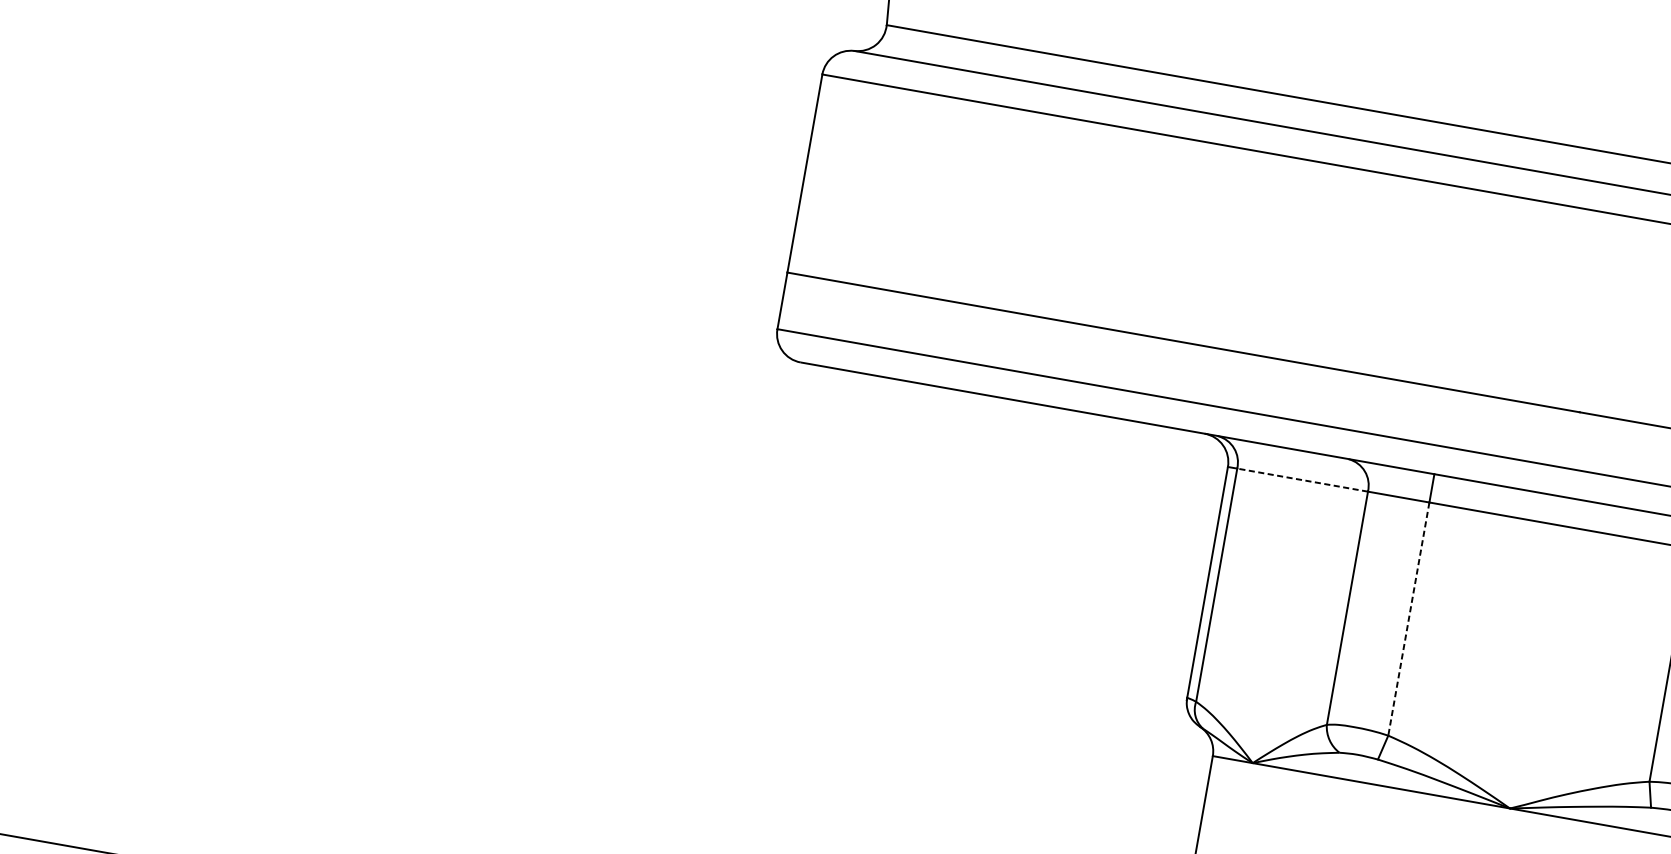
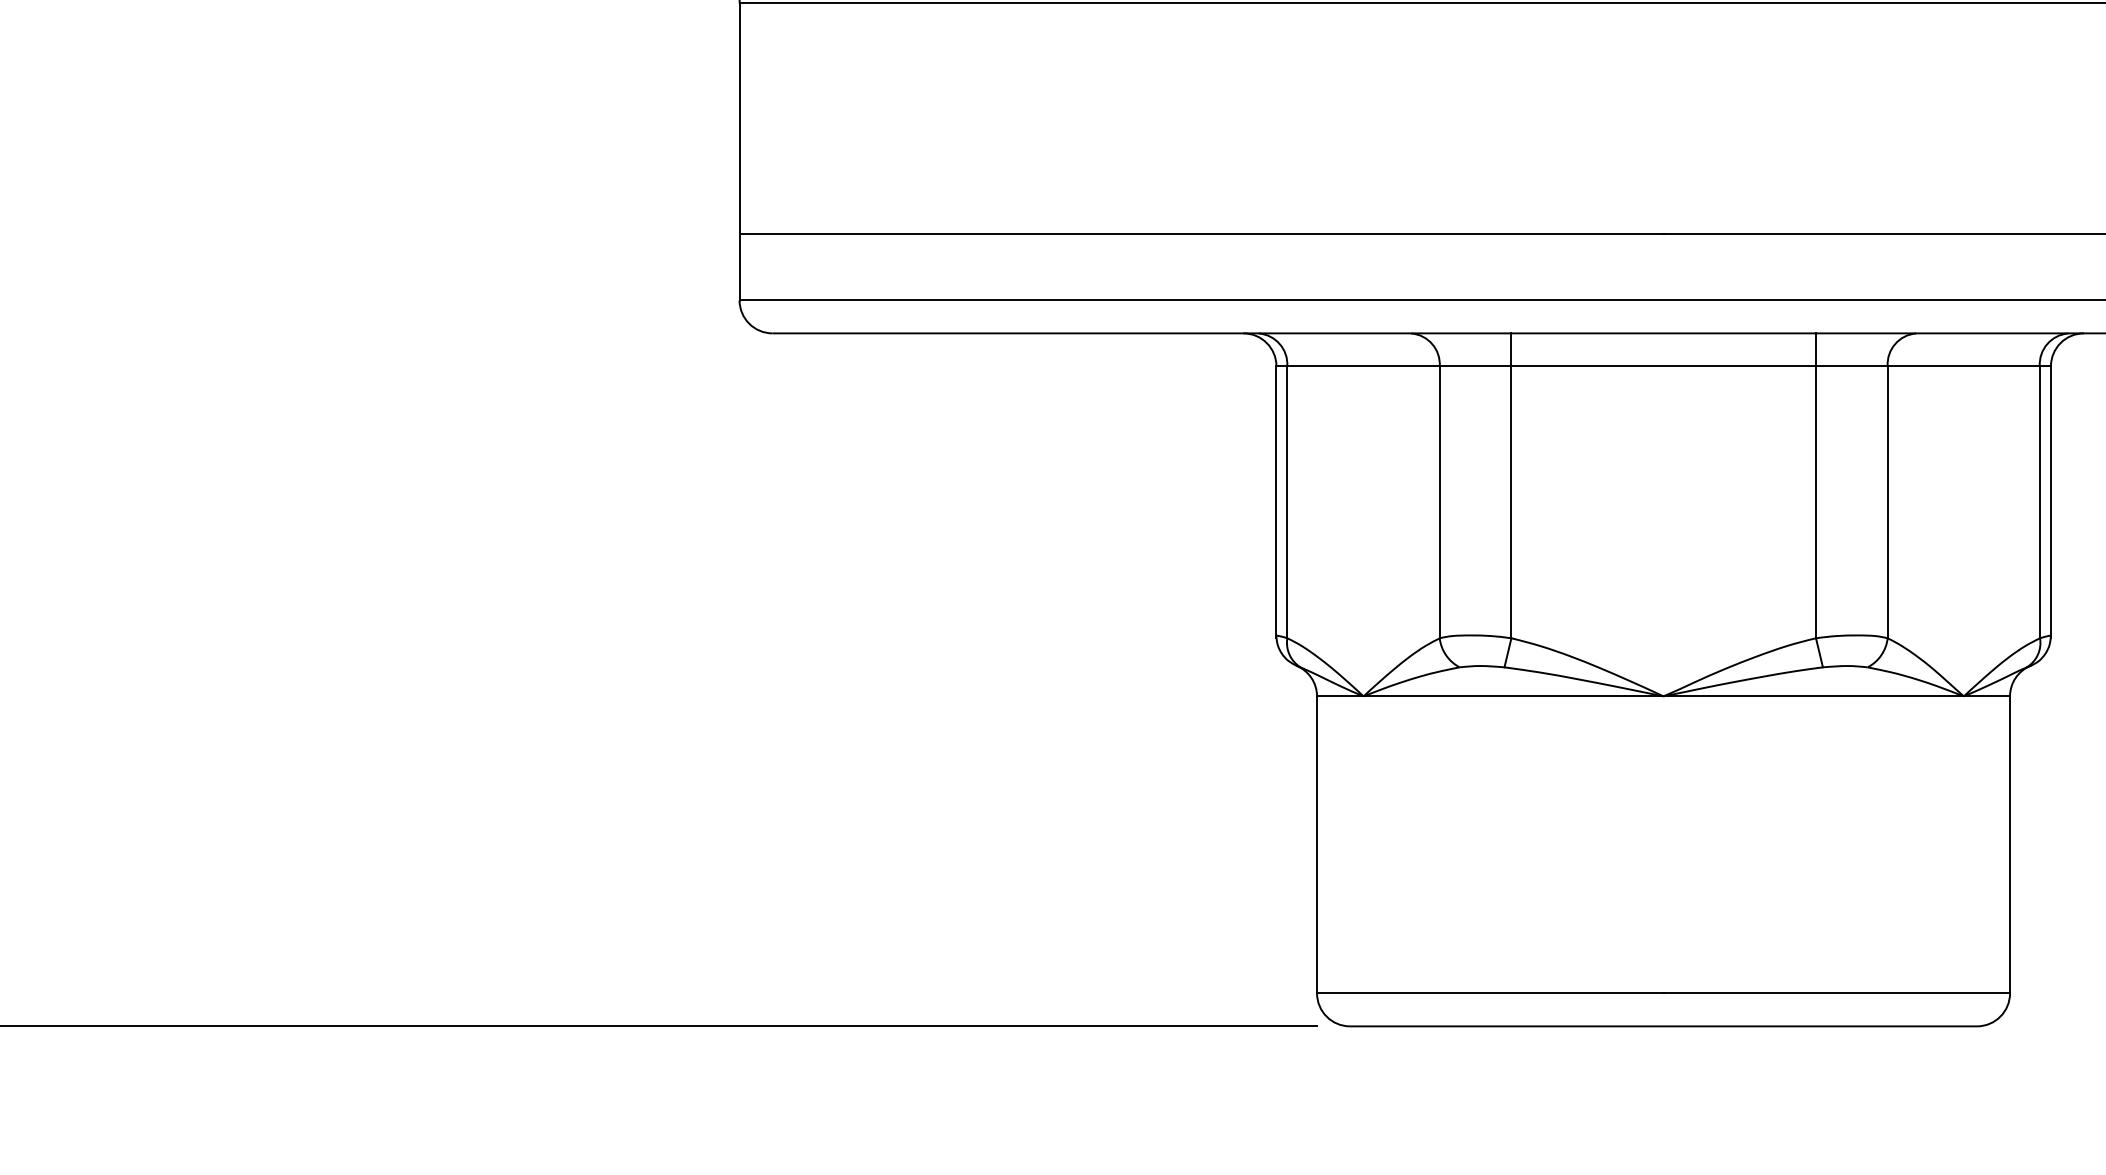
line: (1302, 480) -> (1363, 366), dashed -> solid
line: (1408, 619) -> (1511, 502), dashed -> solid

